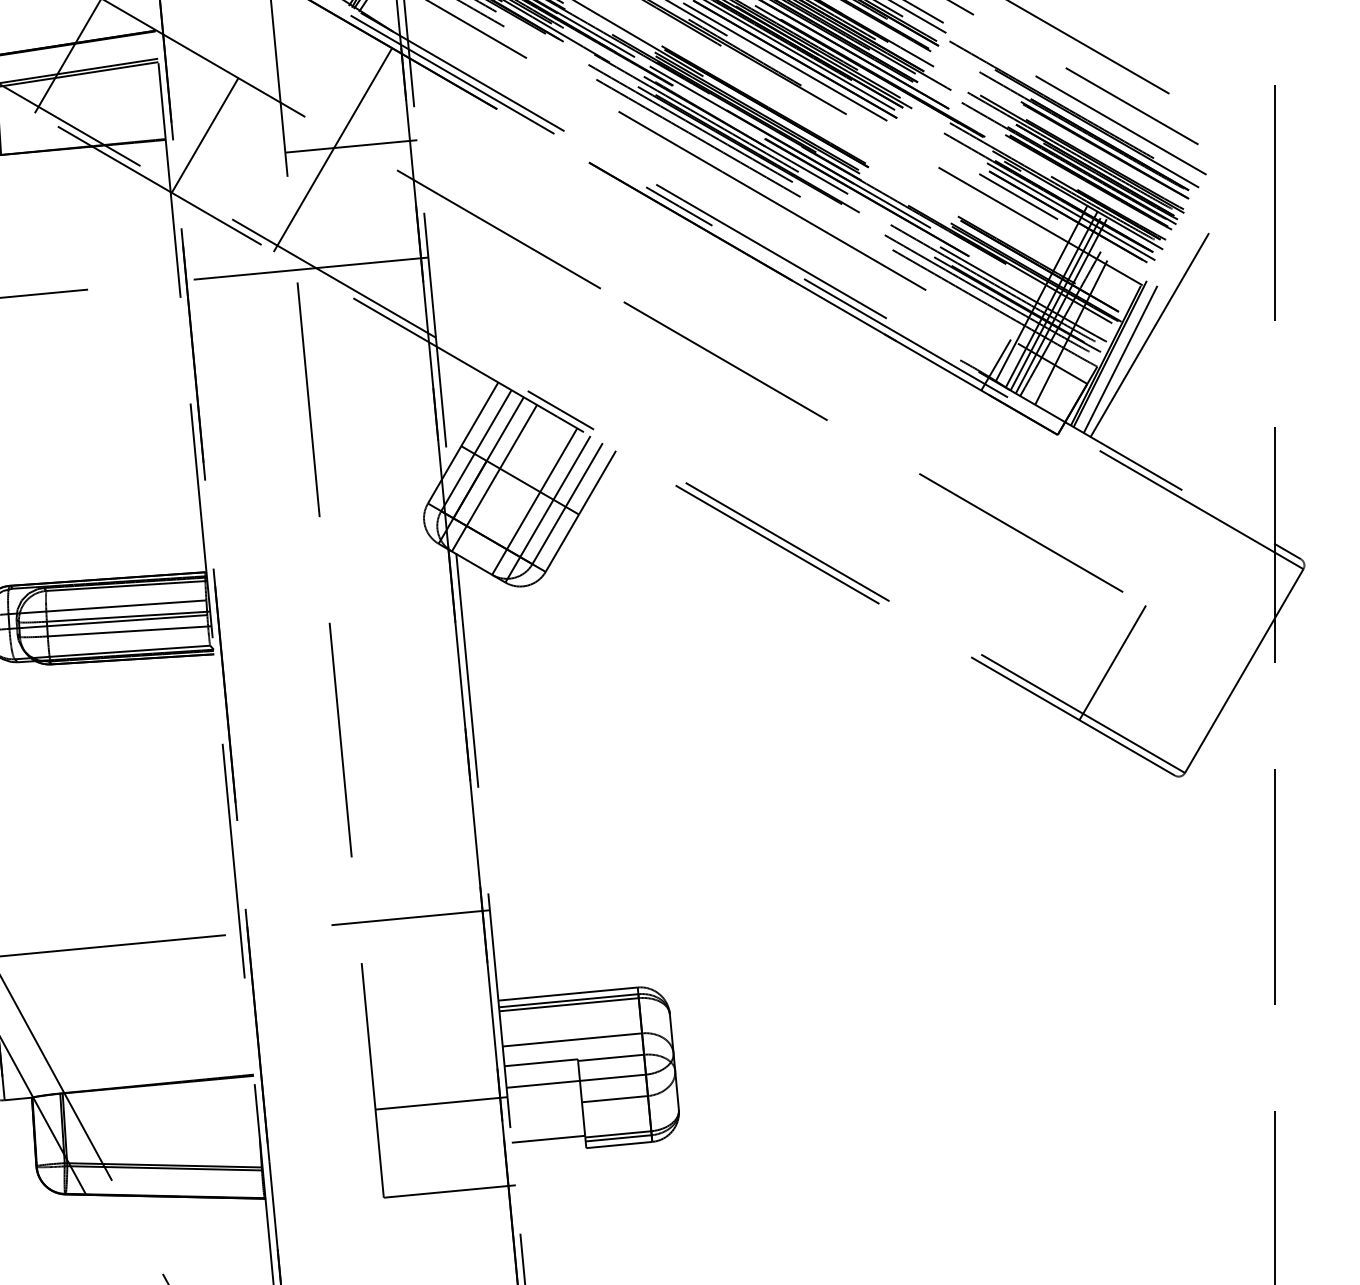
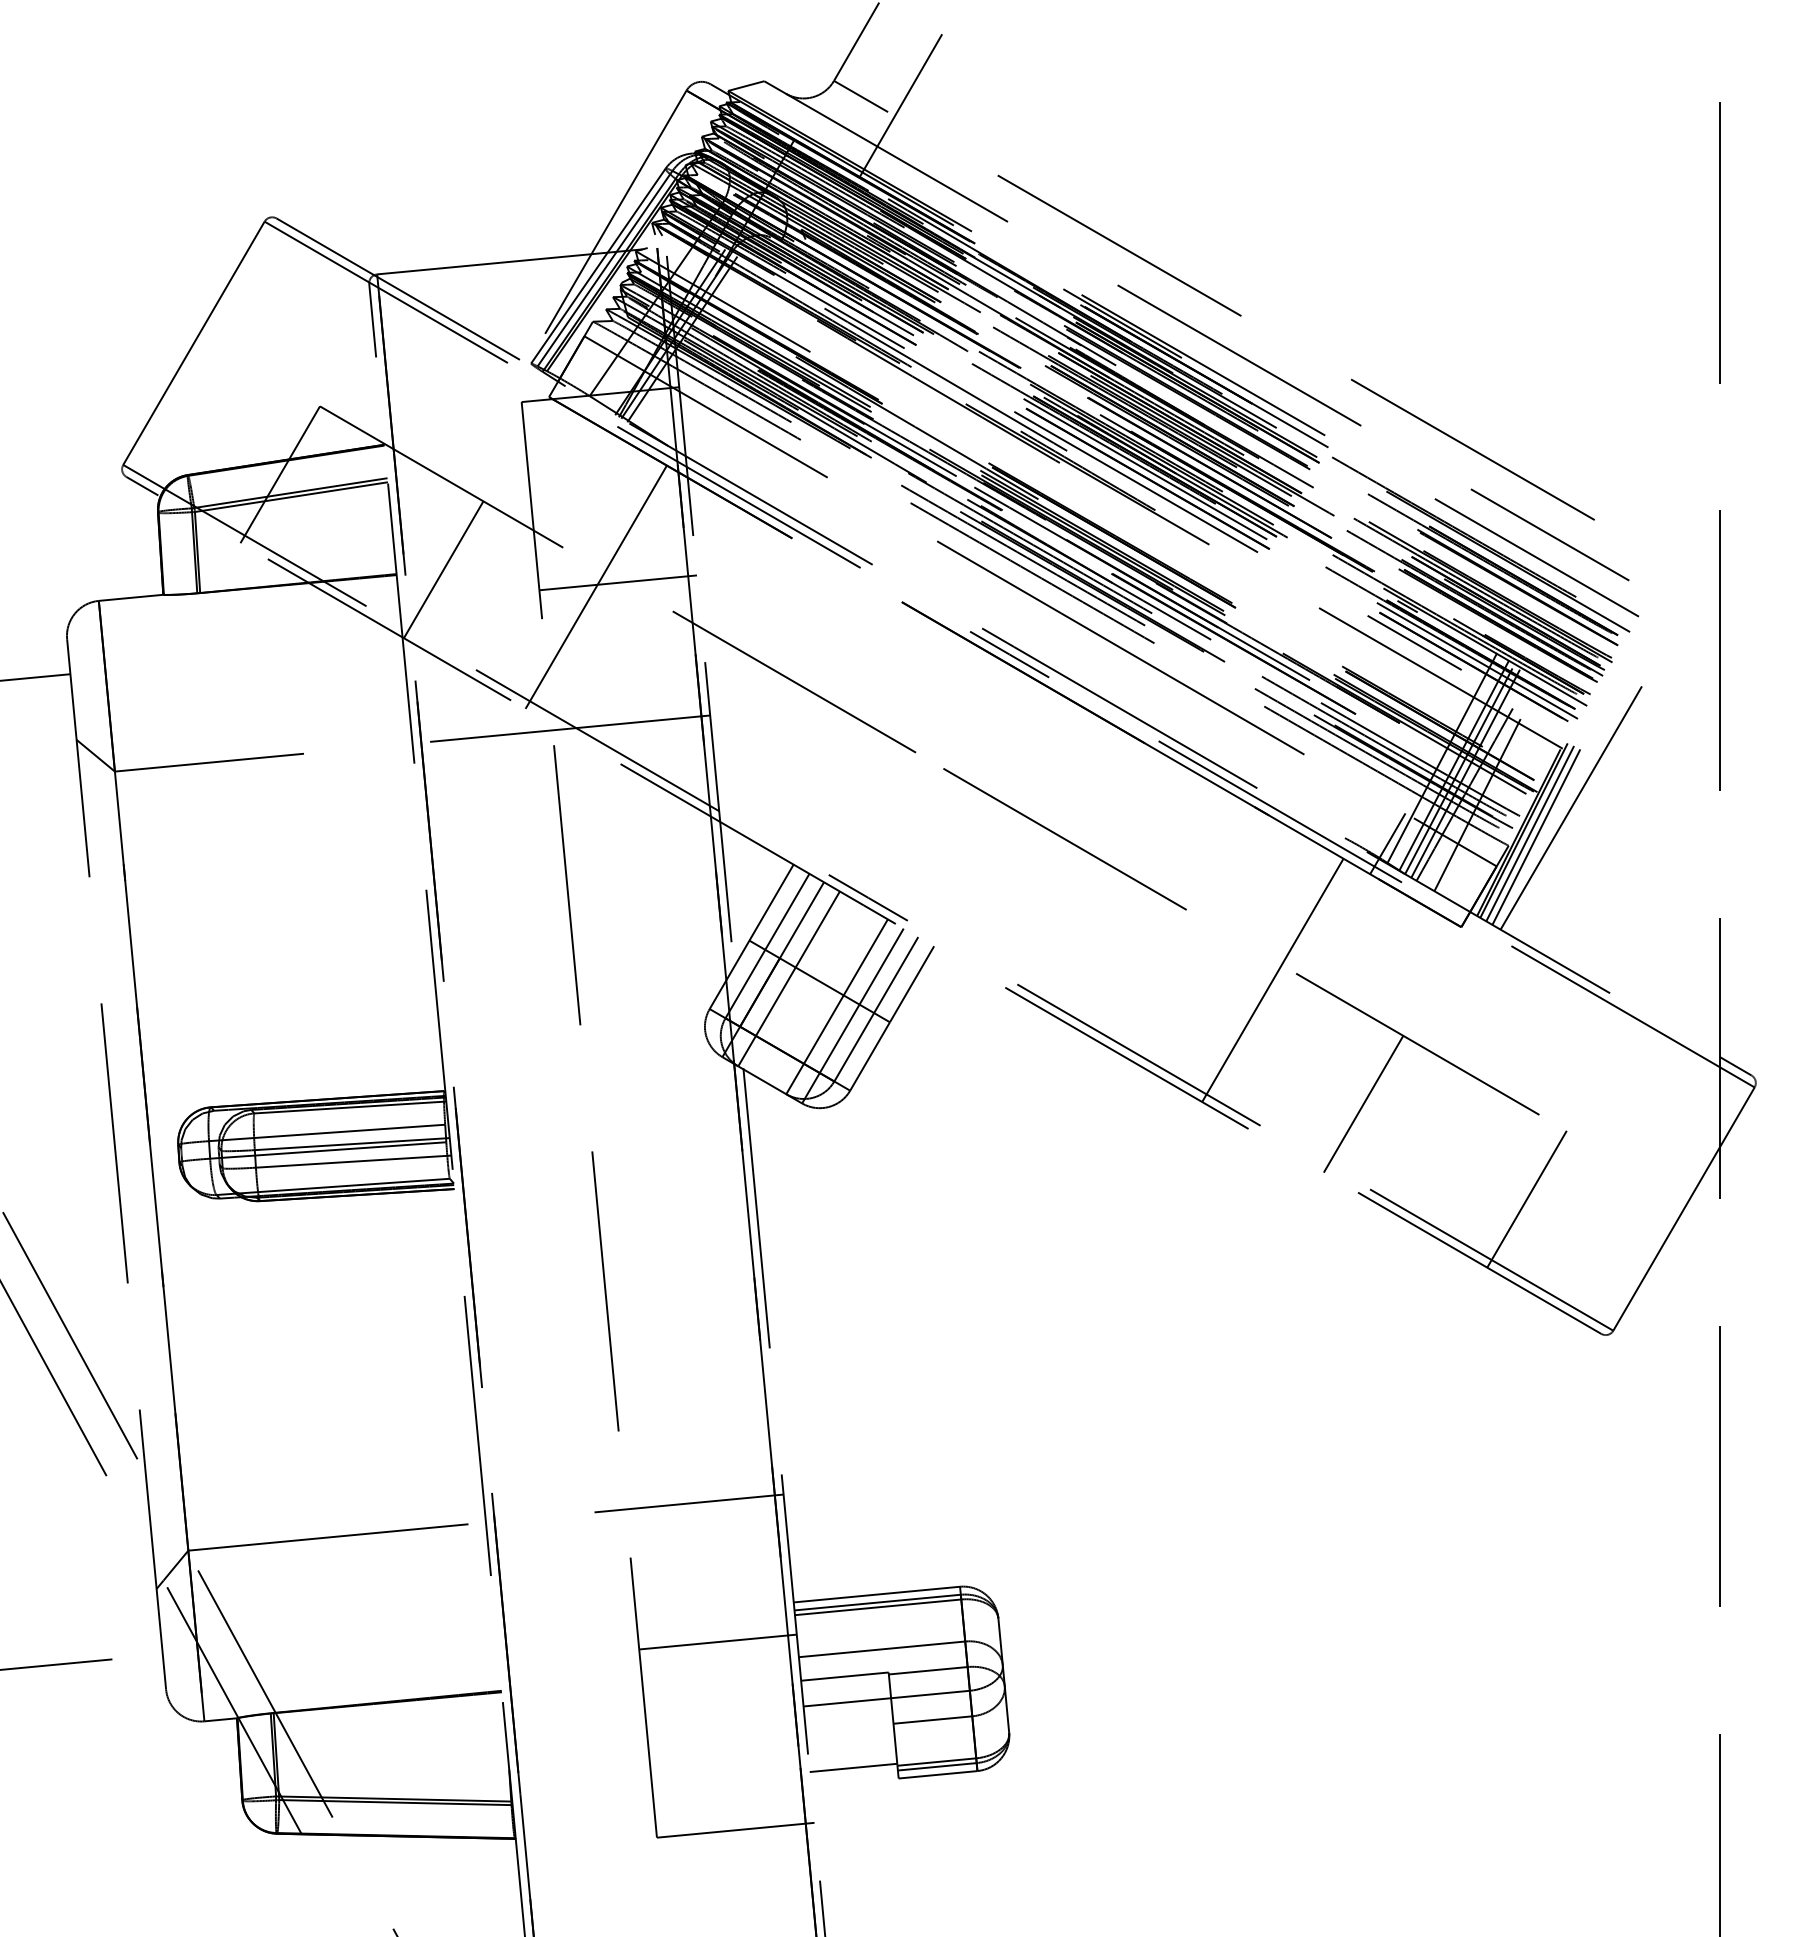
line: (1115, 356) -> (1530, 833), added
line: (899, 479) -> (1272, 980), added
line: (975, 582) -> (1363, 1103), added
line: (441, 1102) -> (717, 1641), moved

